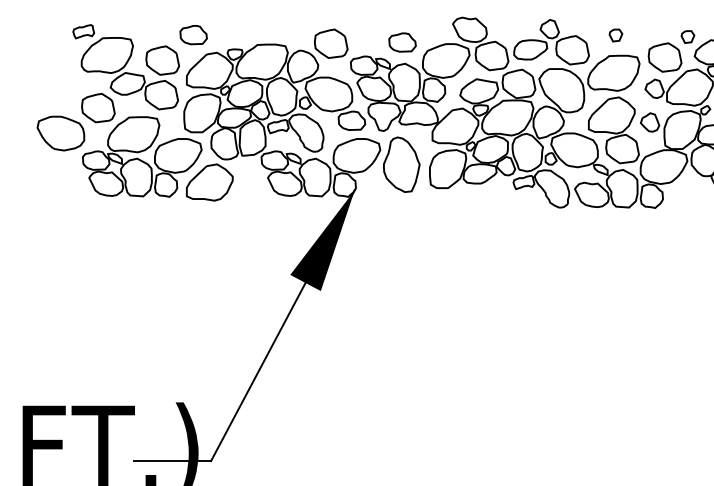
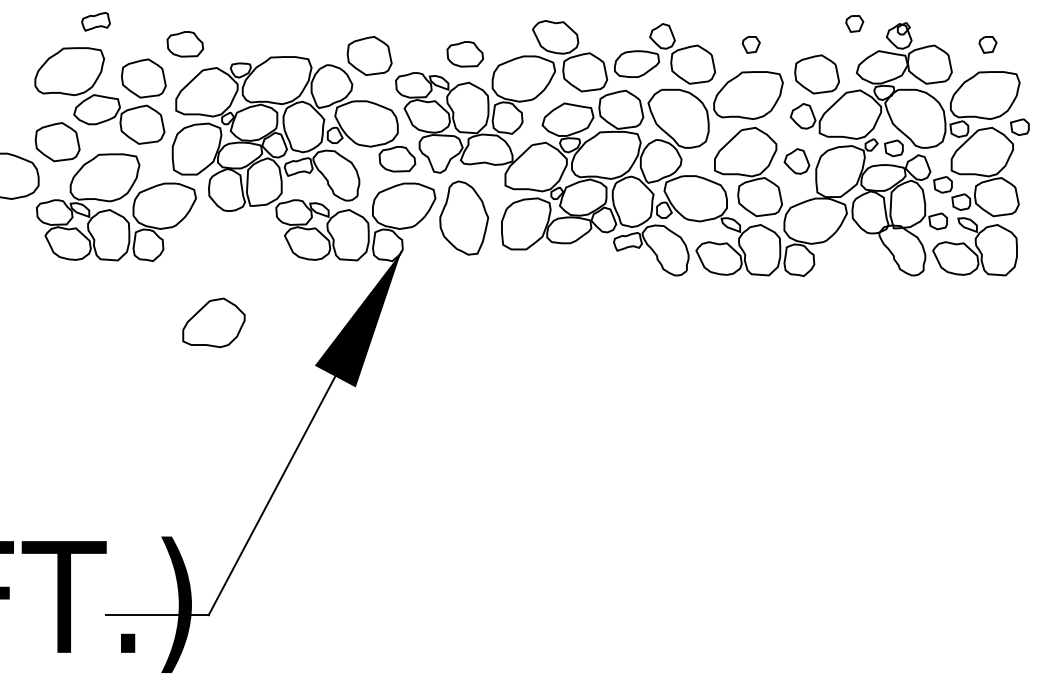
part: (83, 31) -> (95, 21), moved
part: (687, 36) -> (854, 23), moved
part: (209, 182) -> (213, 322), moved

